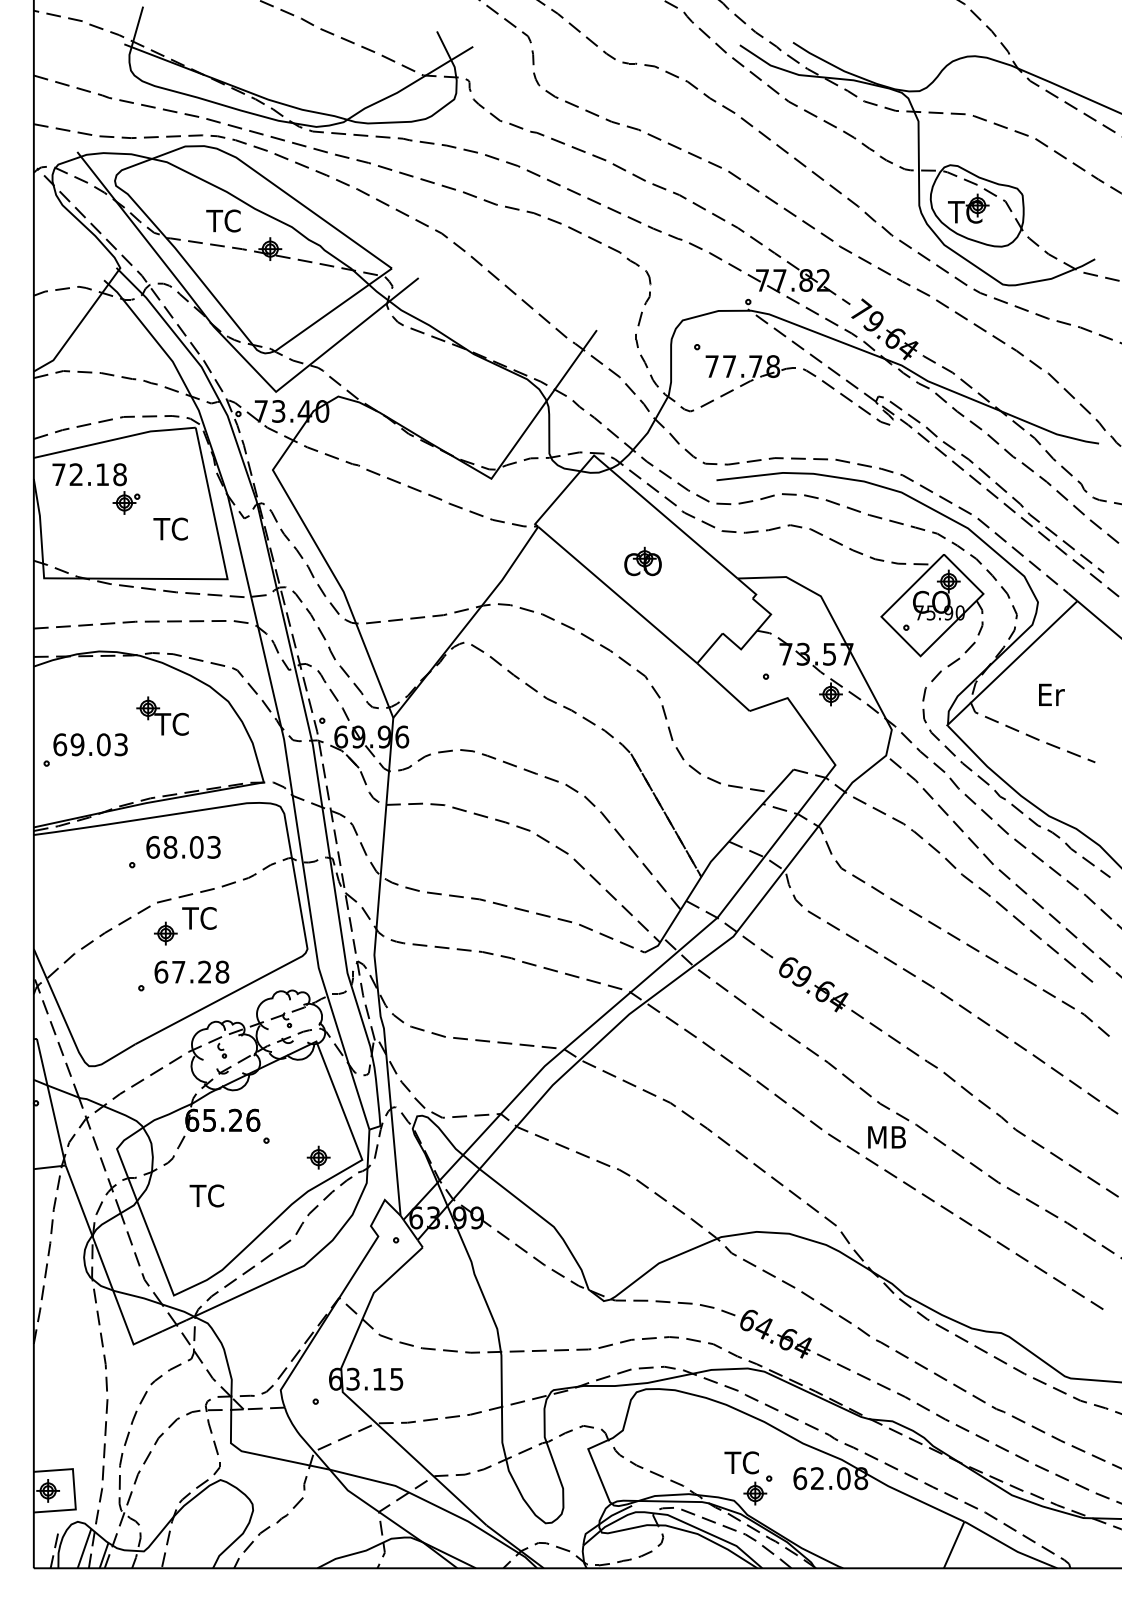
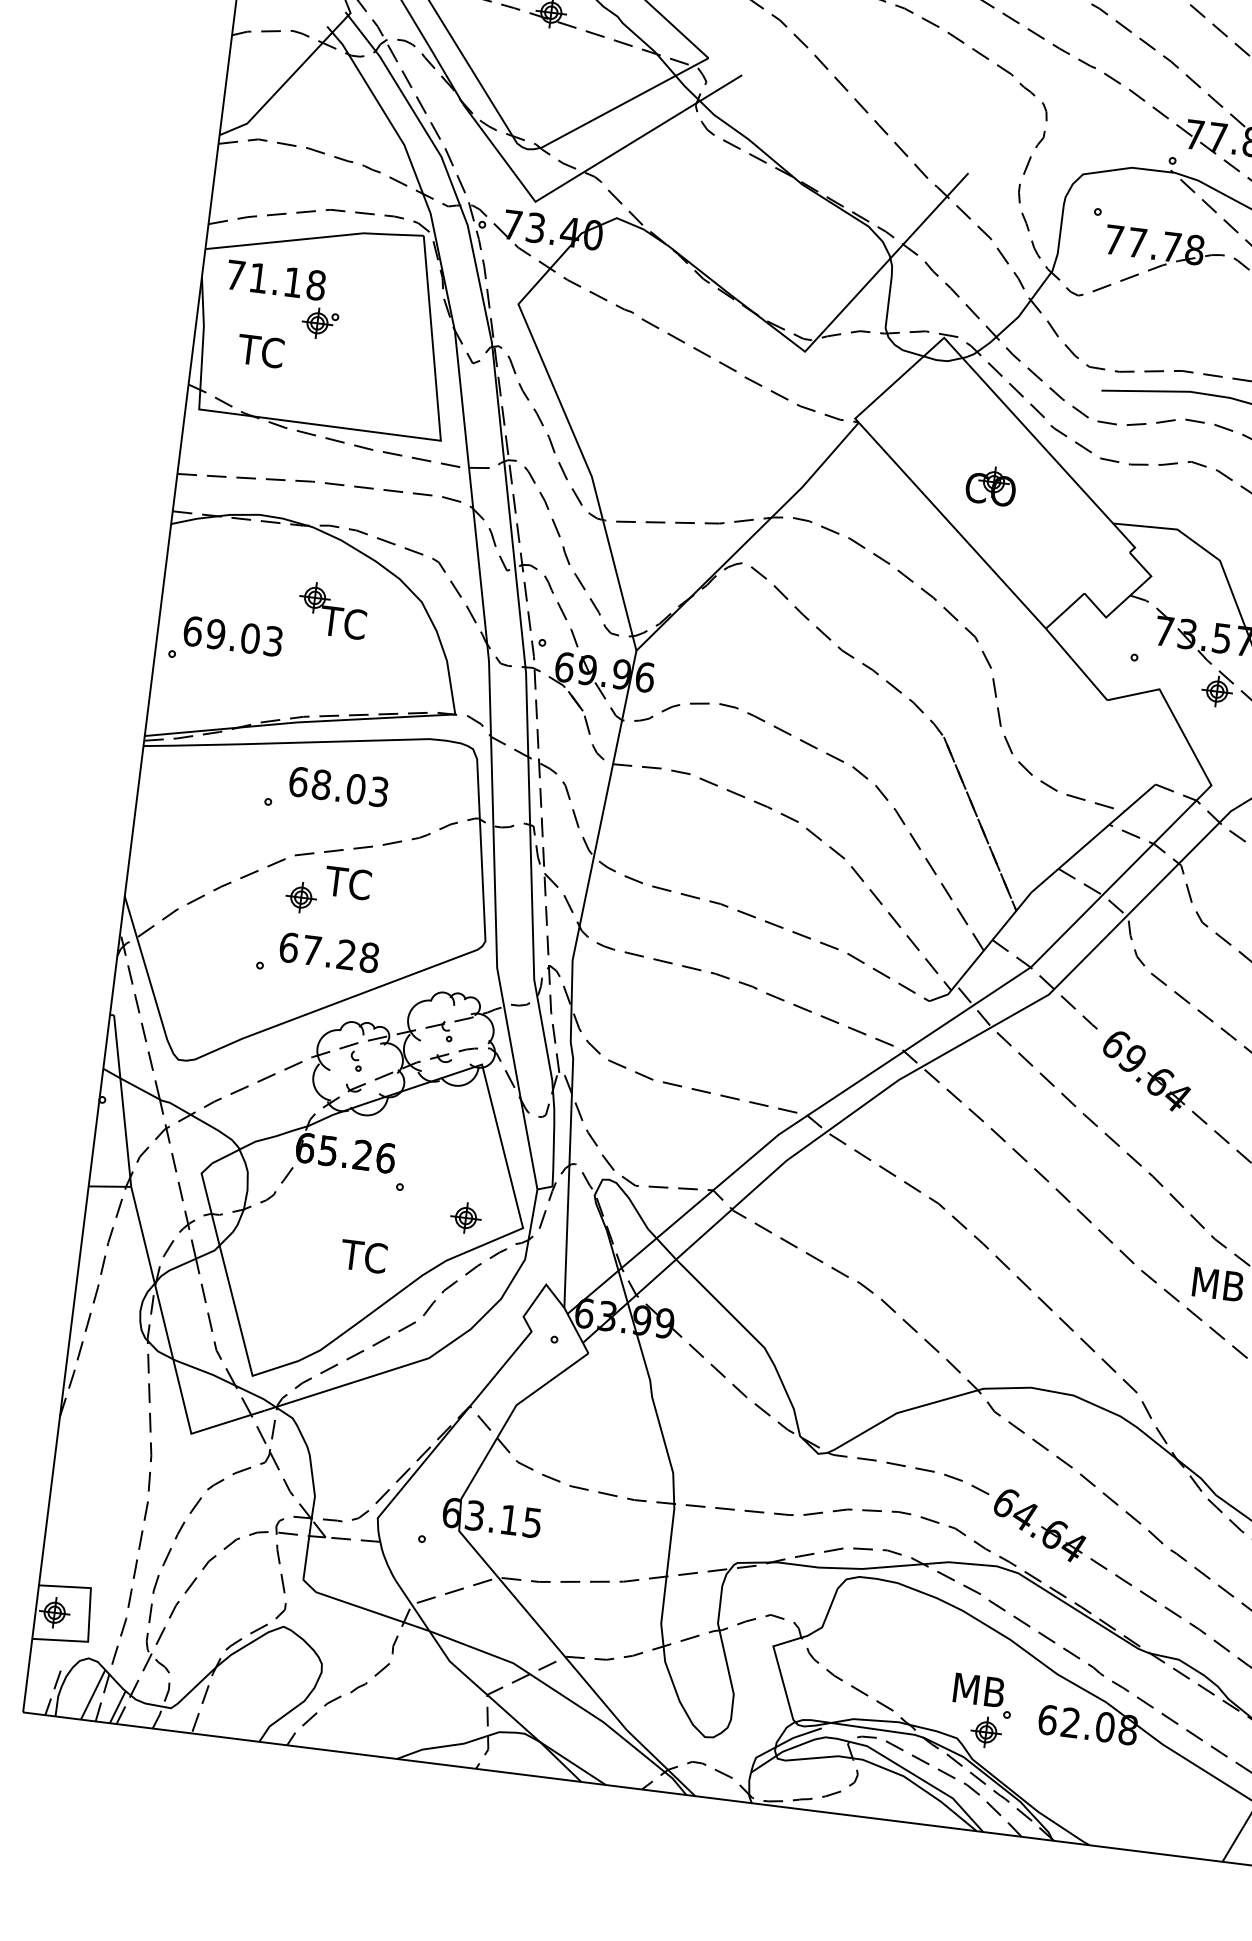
text: (75, 474) -> (257, 277), 72.18 -> 71.18
text: (170, 528) -> (260, 350), moved
text: (206, 1195) -> (363, 1255), moved
text: (744, 1462) -> (977, 1689), TC -> MB

